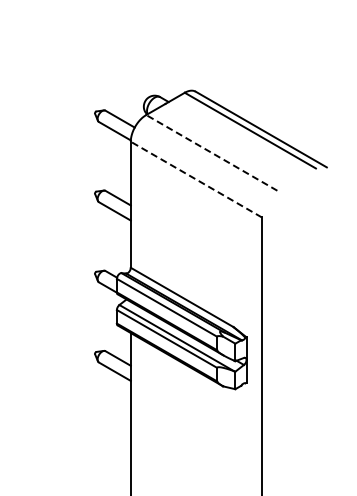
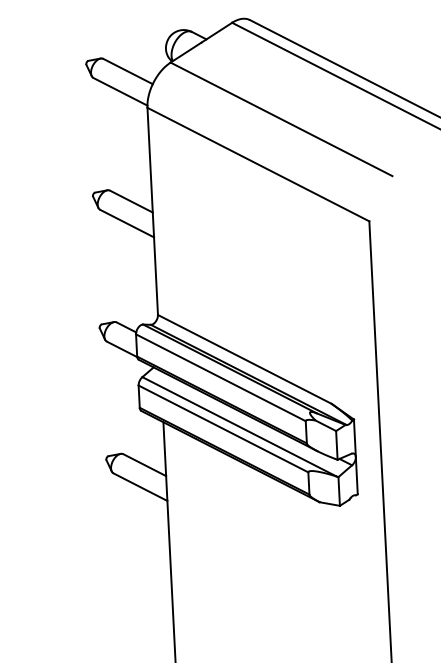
line: (211, 152) -> (280, 118), dashed -> solid
line: (196, 179) -> (258, 164), dashed -> solid

